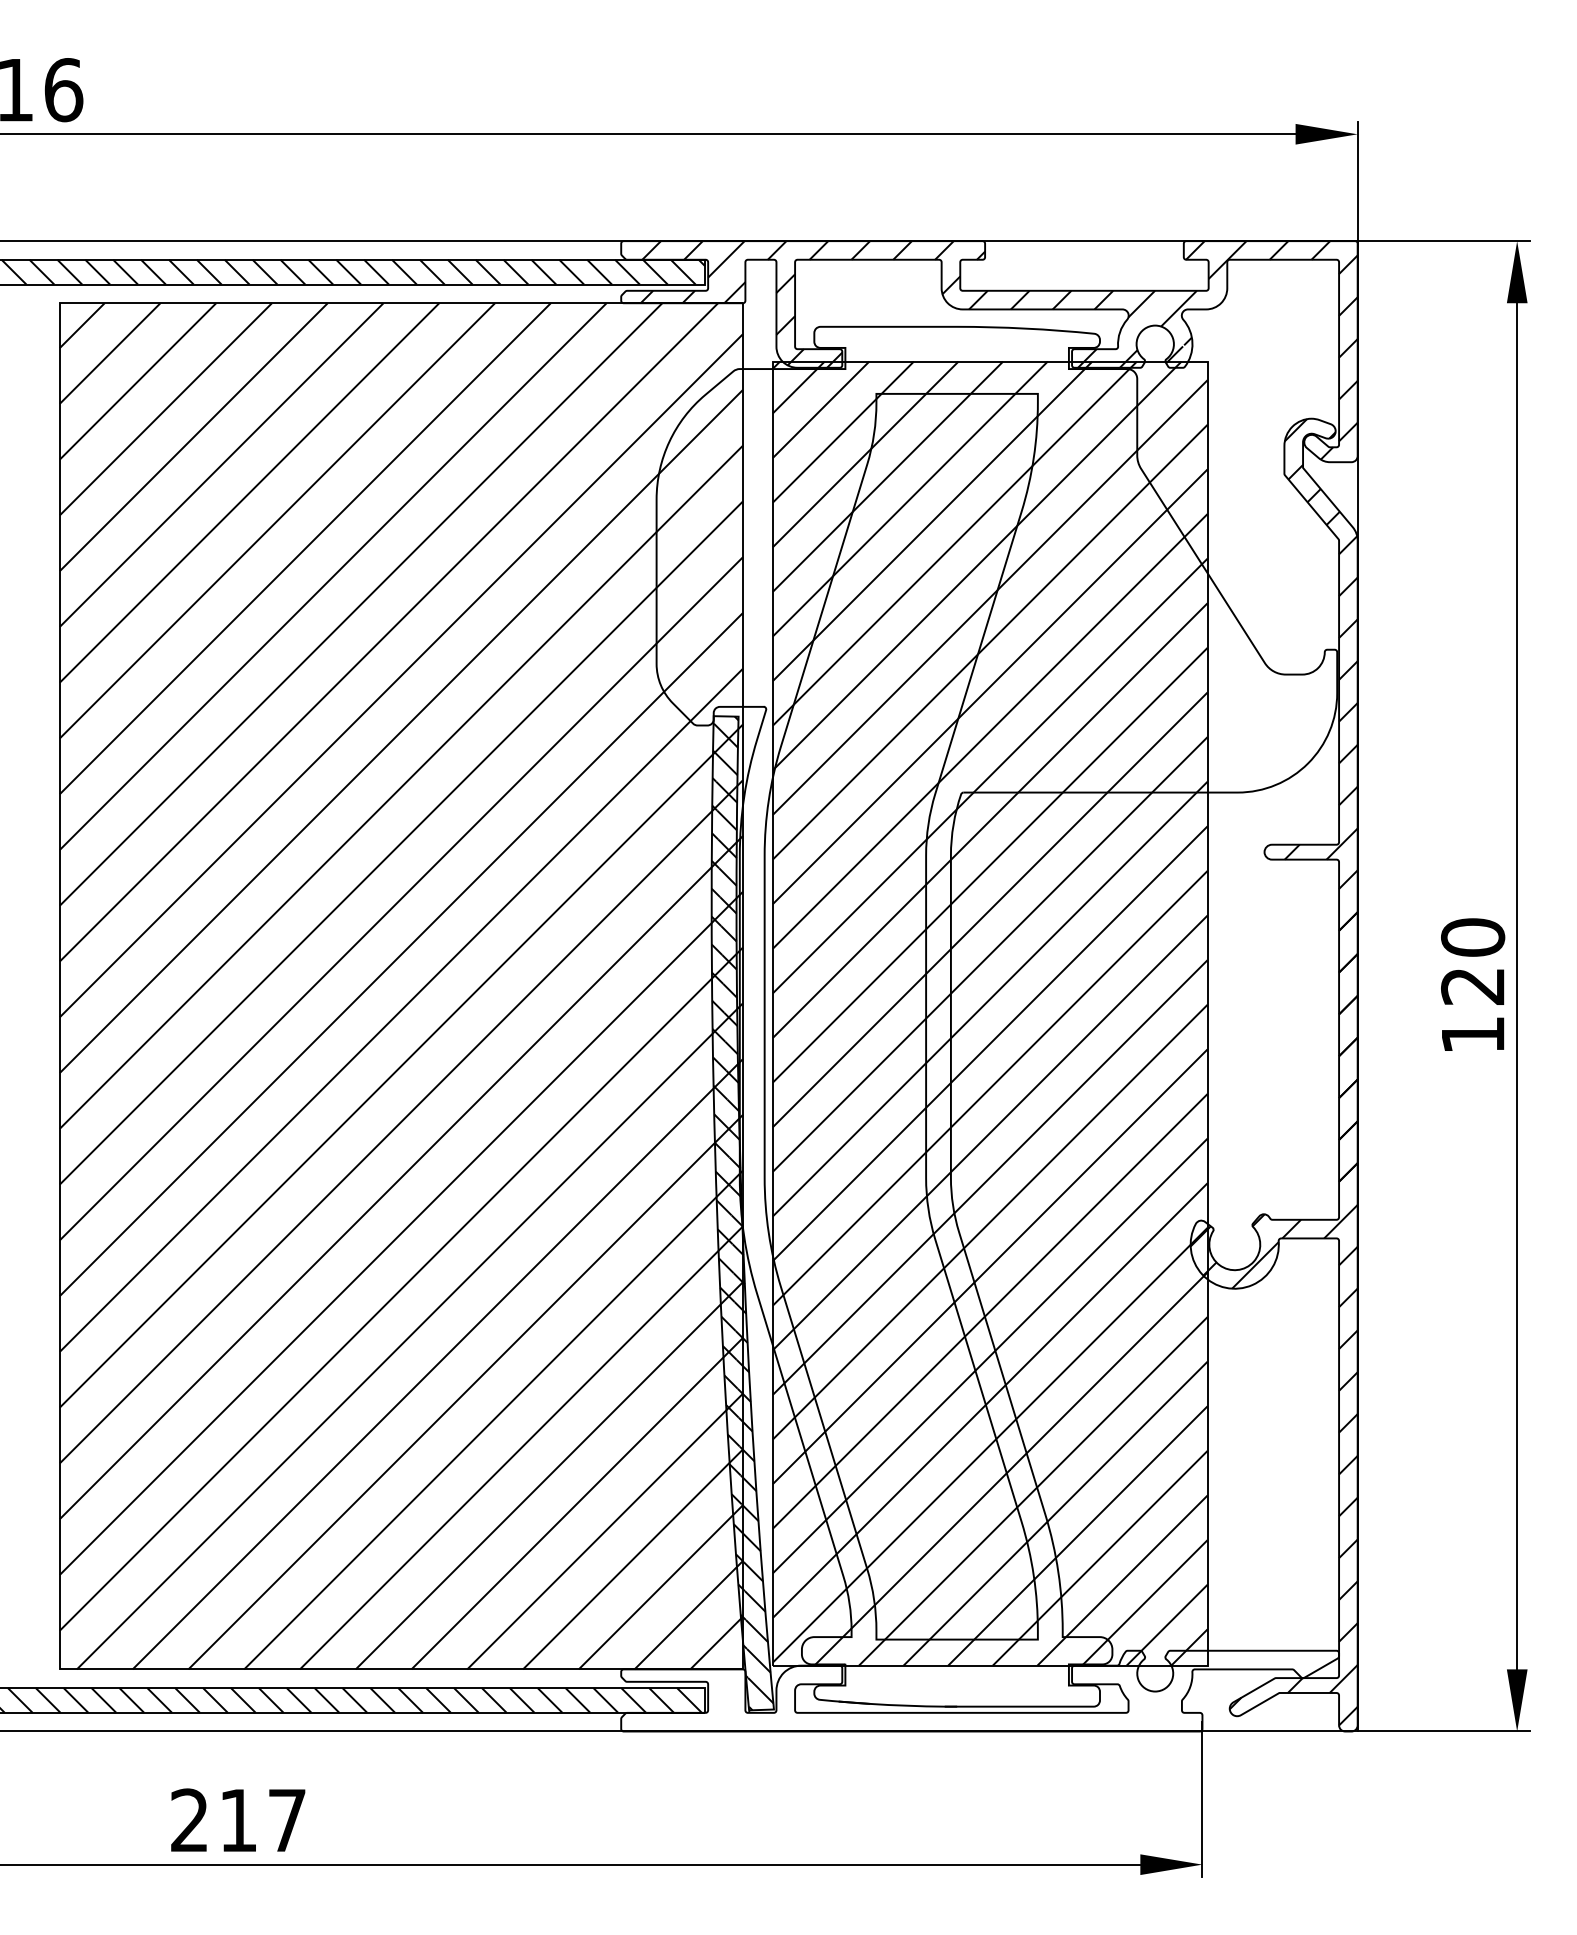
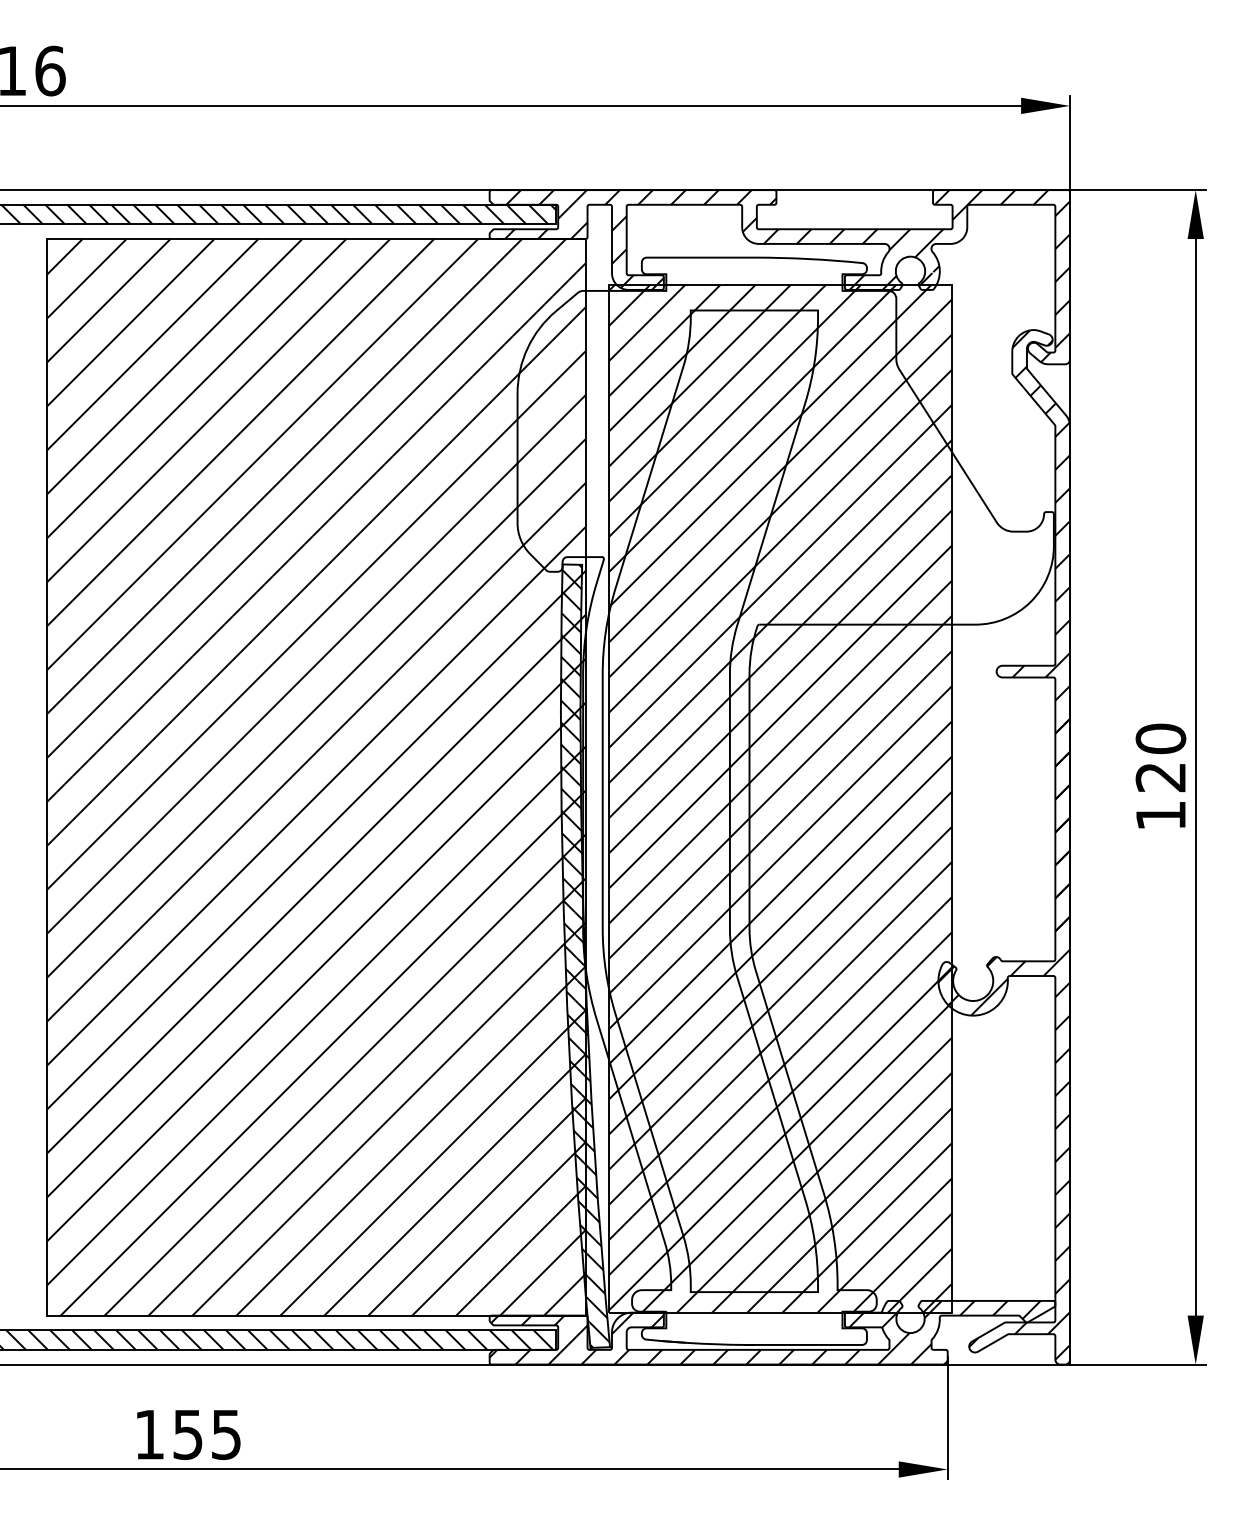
hatch: (969, 1690) -> (764, 1332), added
text: (237, 1820) -> (187, 1434), 217 -> 155

